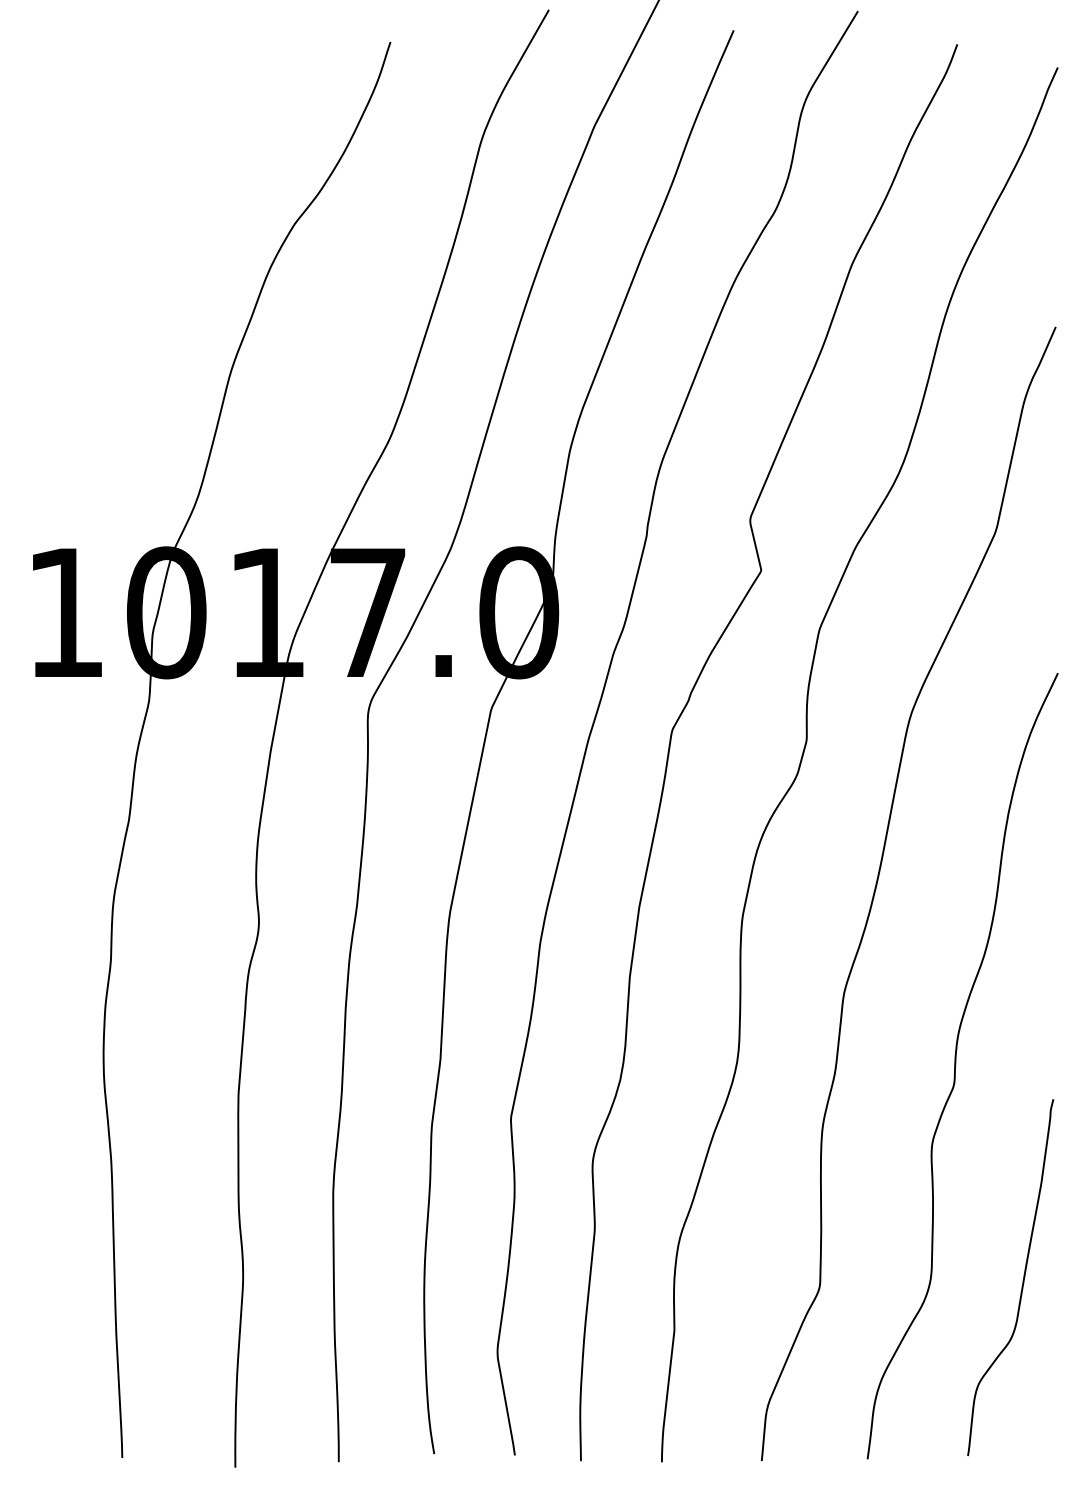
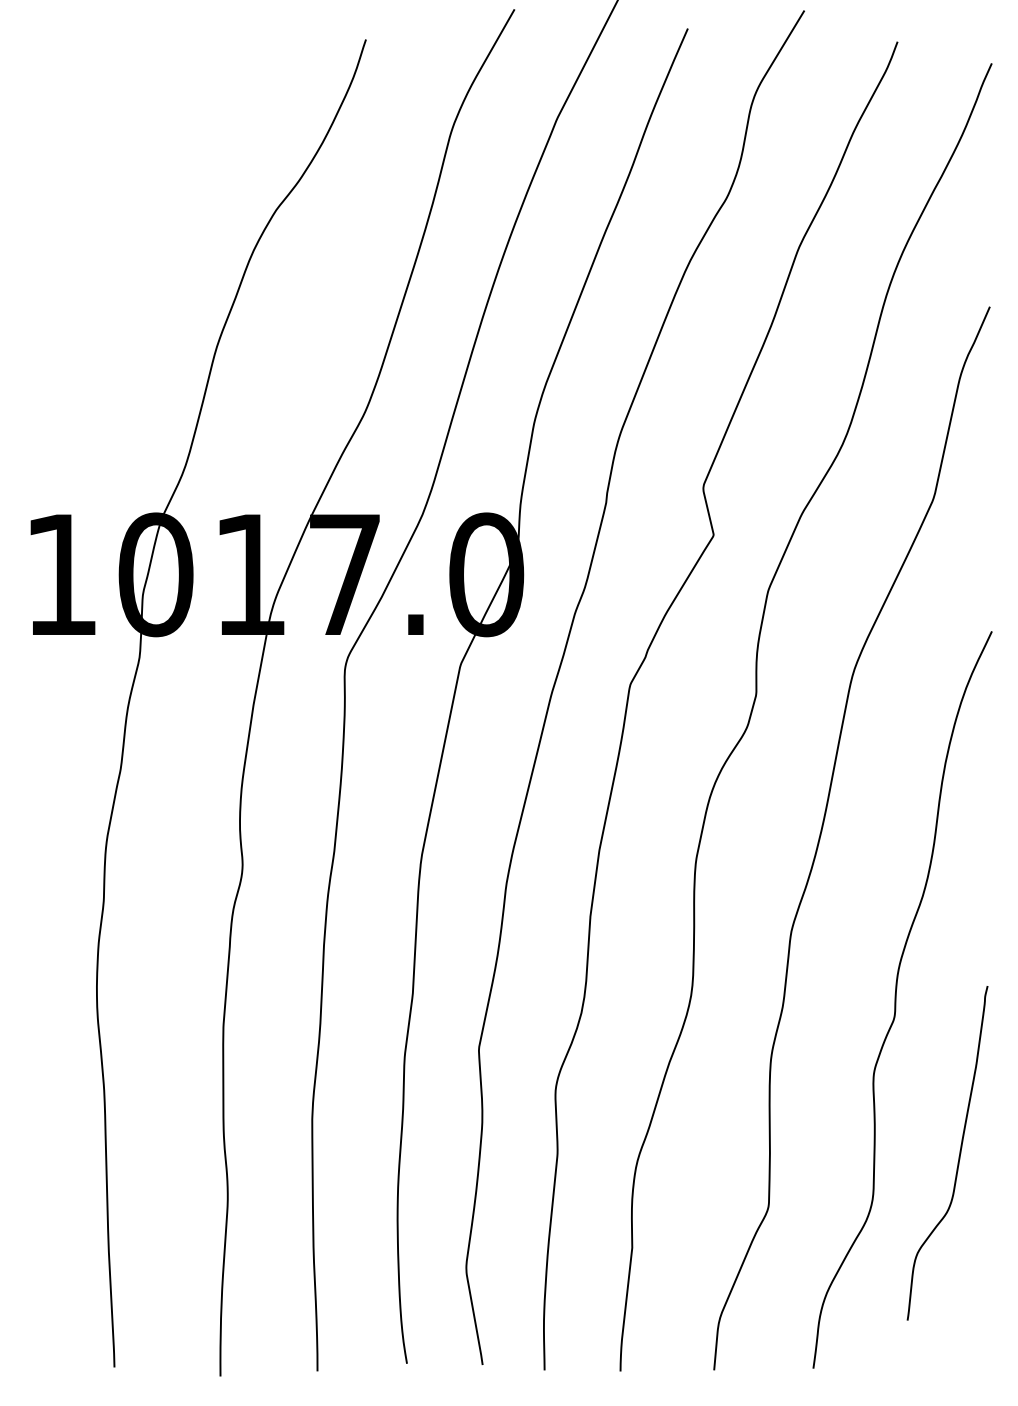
curve: (1022, 1281) -> (958, 1156), moved

